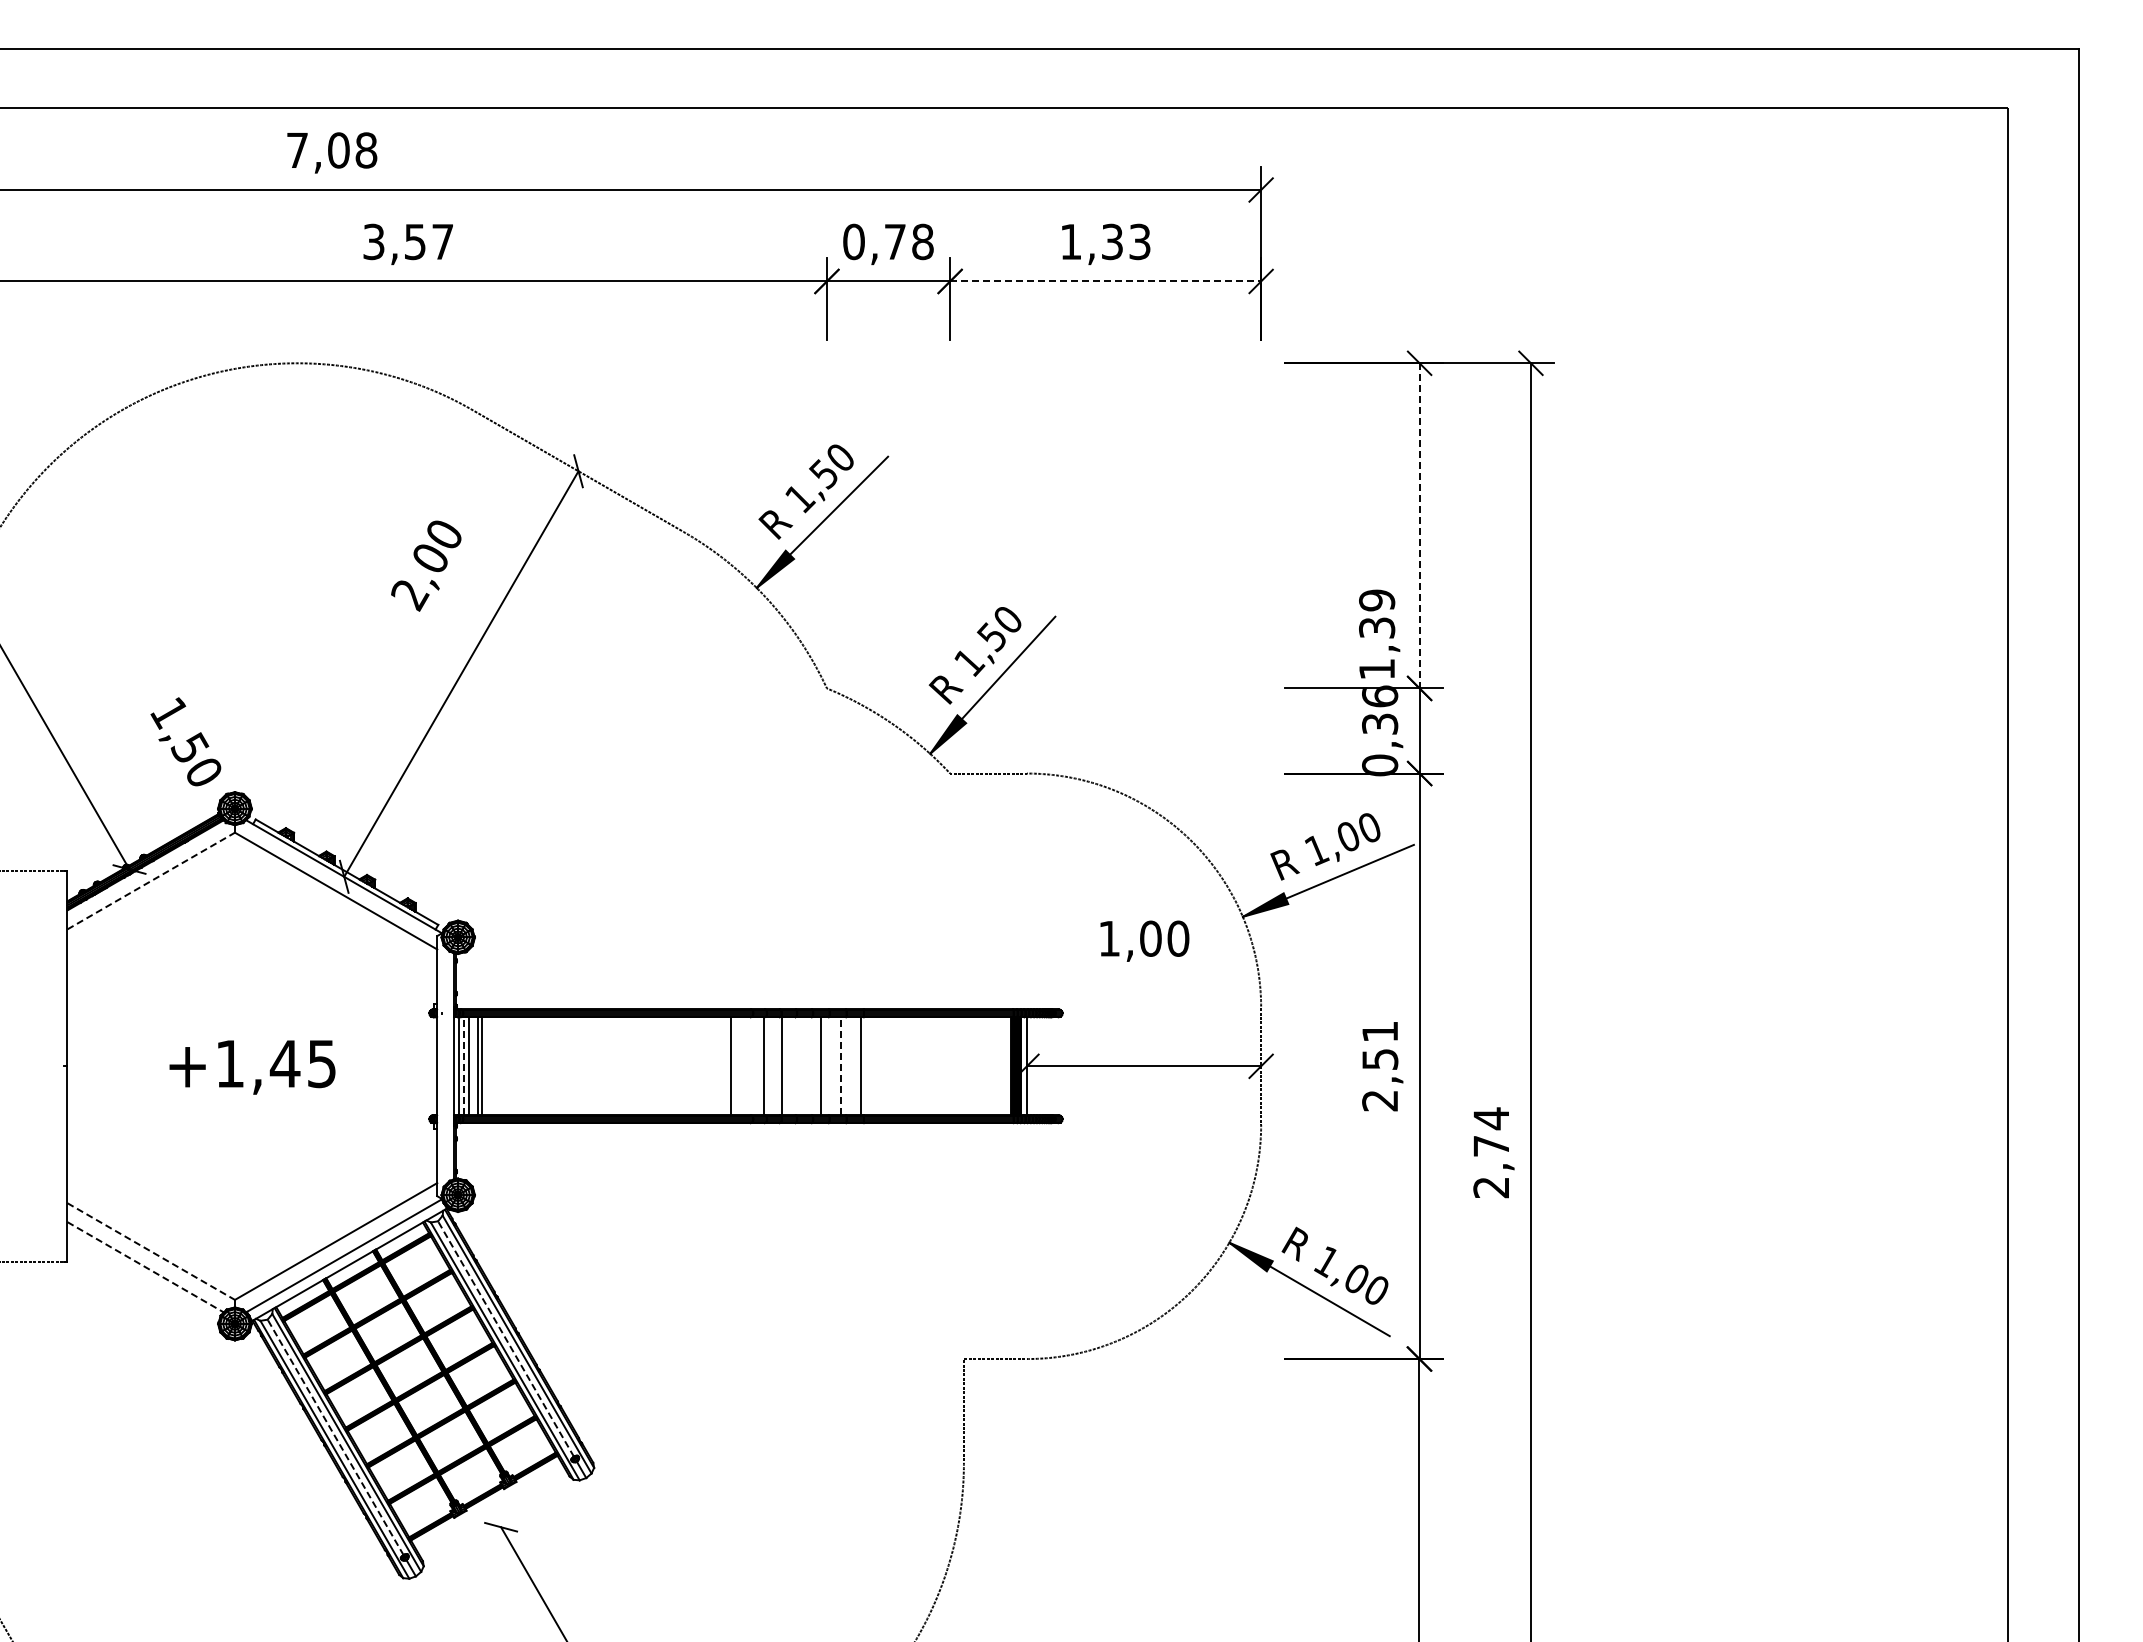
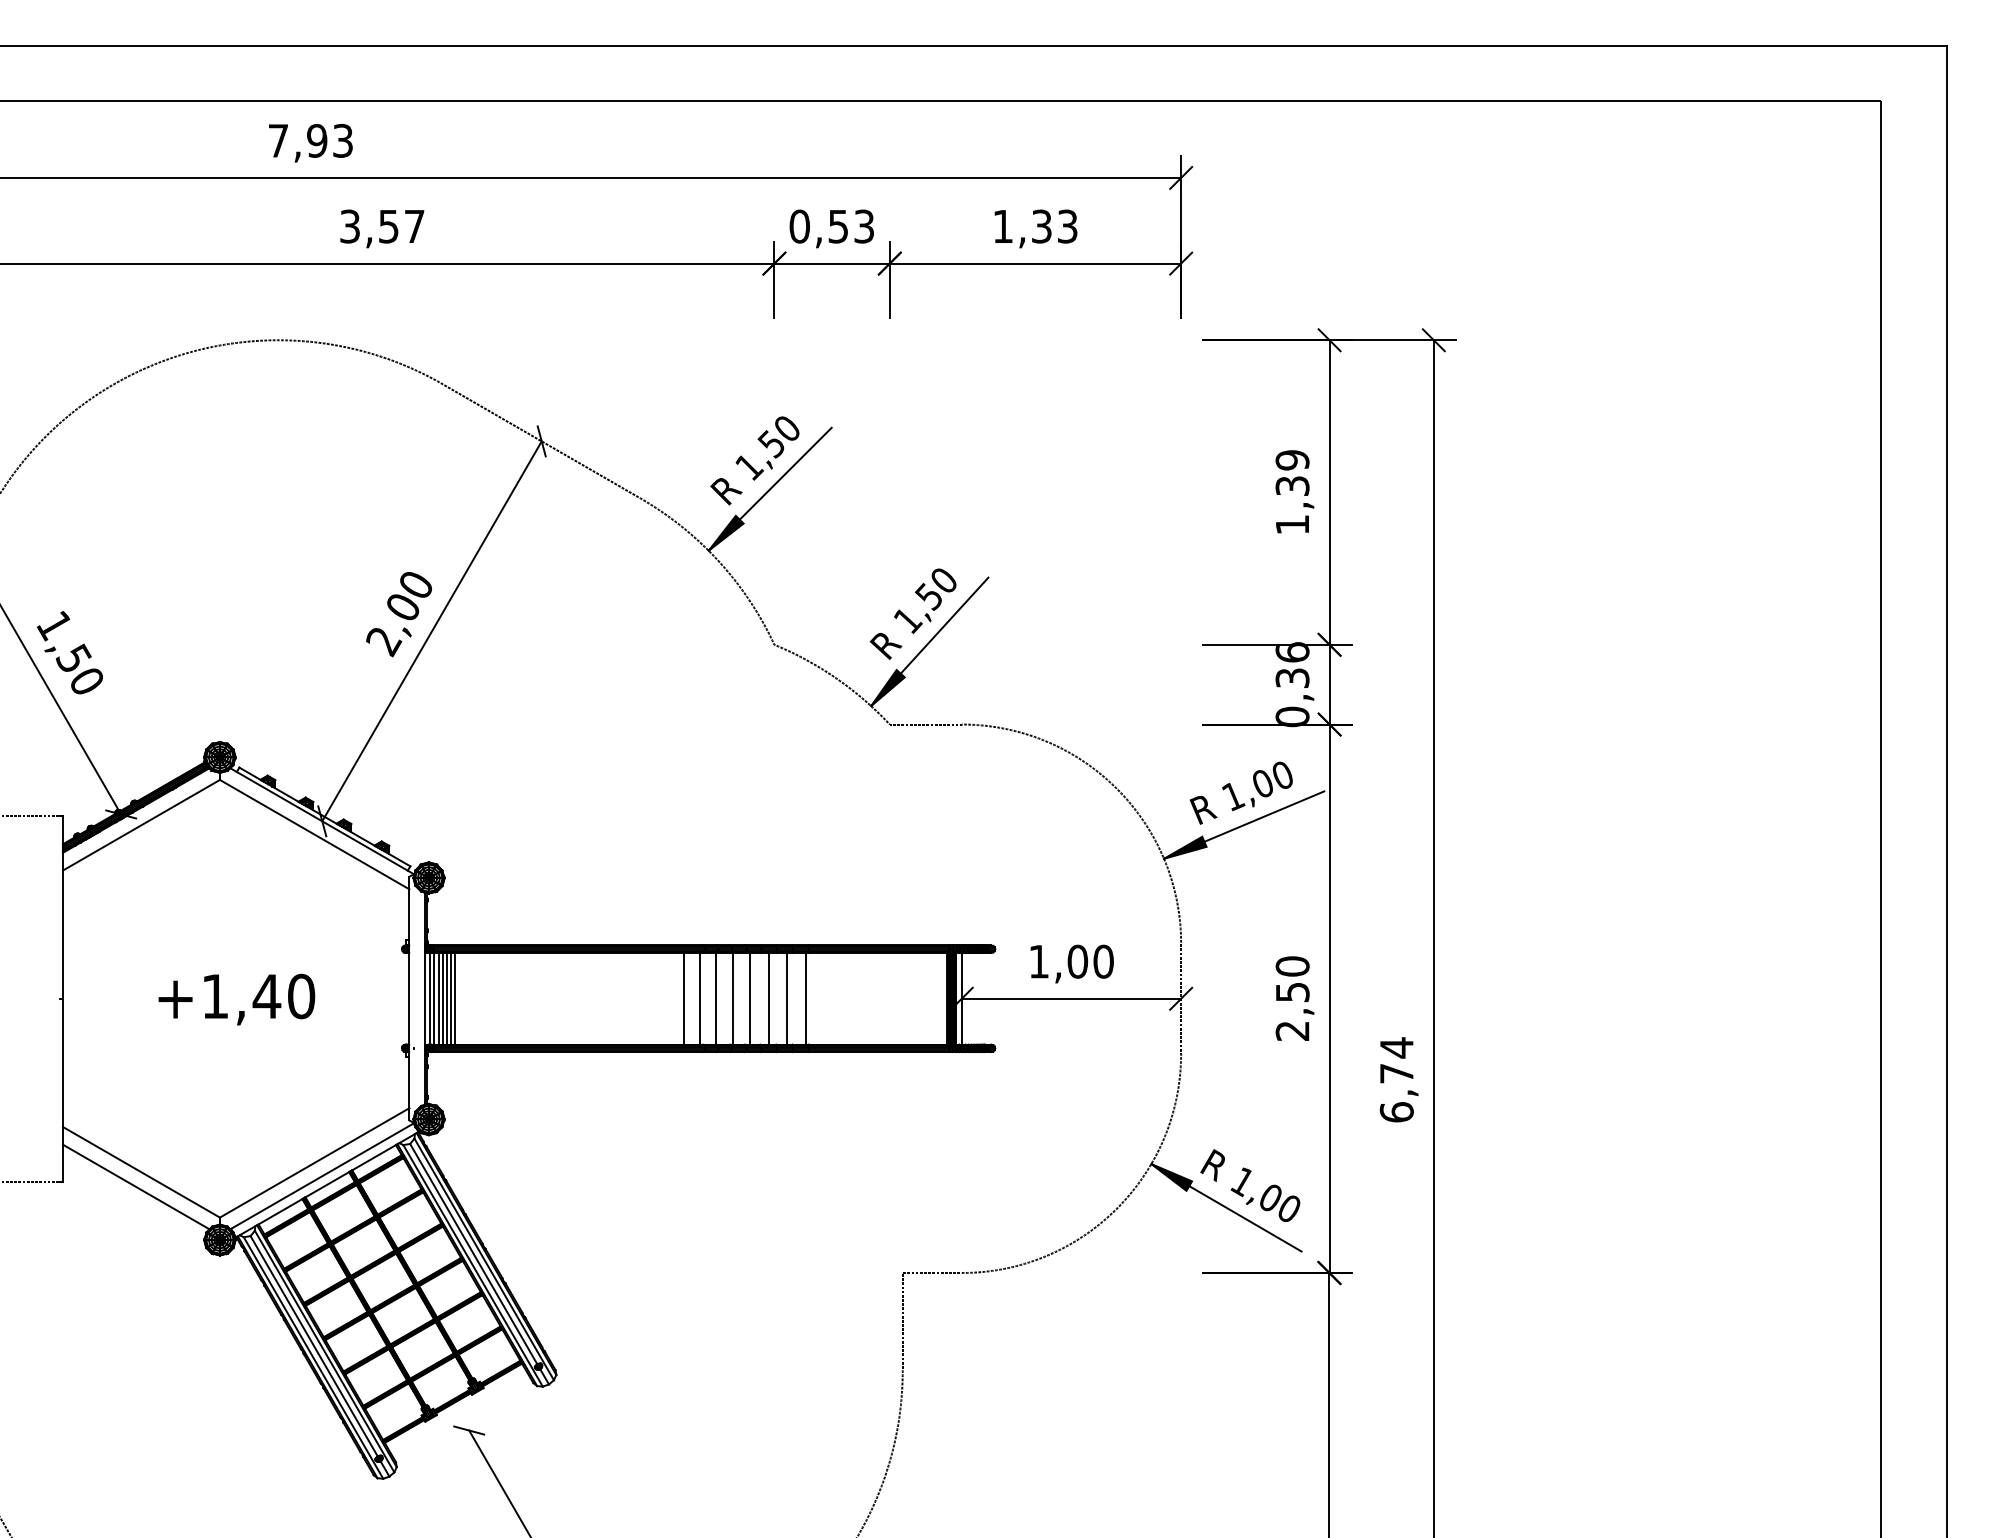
text: (352, 150) -> (330, 140), 7,08 -> 7,93
text: (909, 241) -> (851, 226), 0,78 -> 0,53
line: (1105, 281) -> (1035, 263), dashed -> solid
line: (1419, 525) -> (1329, 492), dashed -> solid
text: (426, 565) -> (399, 613), moved
text: (1379, 633) -> (1294, 491), moved
text: (185, 741) -> (69, 652), moved
line: (151, 881) -> (141, 825), dashed -> solid
text: (1144, 940) -> (1071, 963), moved
text: (1380, 1031) -> (1292, 966), 2,51 -> 2,50
text: (321, 1063) -> (300, 996), +1,45 -> +1,40
line: (463, 1066) -> (433, 998), dashed -> solid
line: (473, 1066) -> (443, 998), added
line: (486, 1066) -> (455, 998), added
line: (747, 1066) -> (700, 998), added
line: (801, 1066) -> (750, 998), added
line: (840, 1066) -> (787, 998), dashed -> solid
text: (1491, 1187) -> (1396, 1112), 2,74 -> 6,74
line: (151, 1251) -> (141, 1172), dashed -> solid
line: (145, 1267) -> (136, 1187), dashed -> solid
line: (505, 1338) -> (473, 1253), dashed -> solid
line: (335, 1437) -> (314, 1346), dashed -> solid

